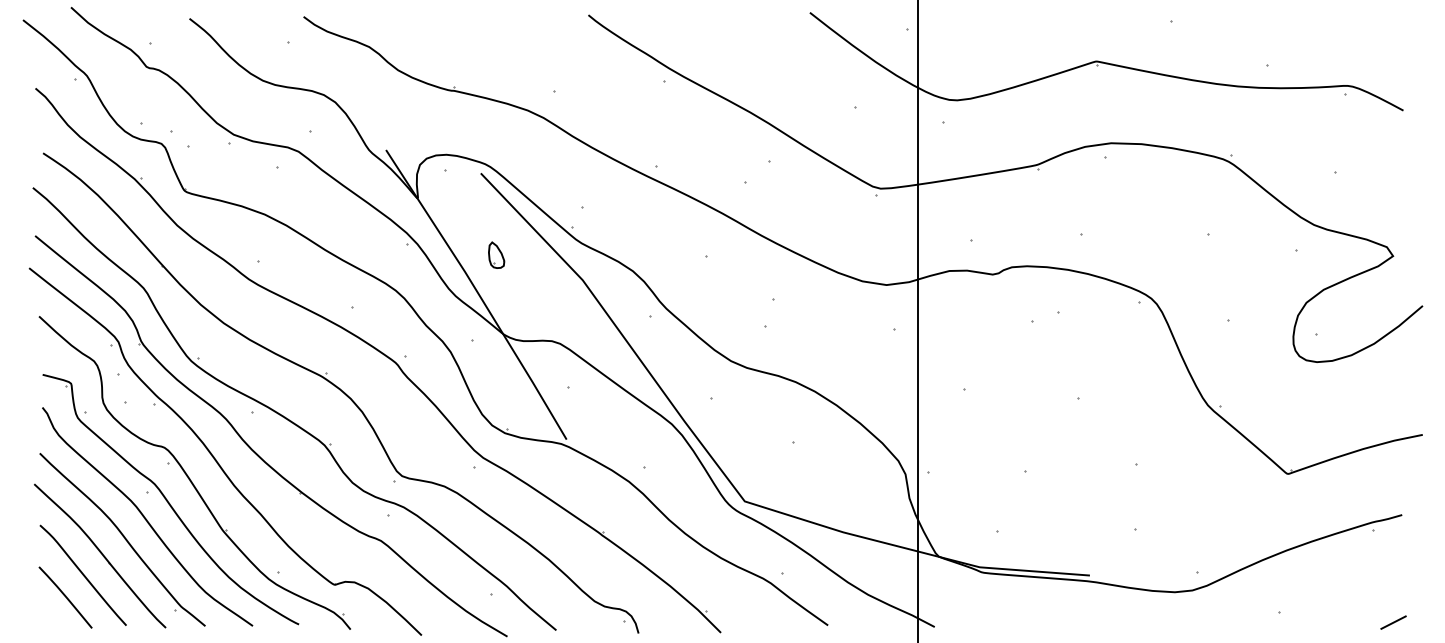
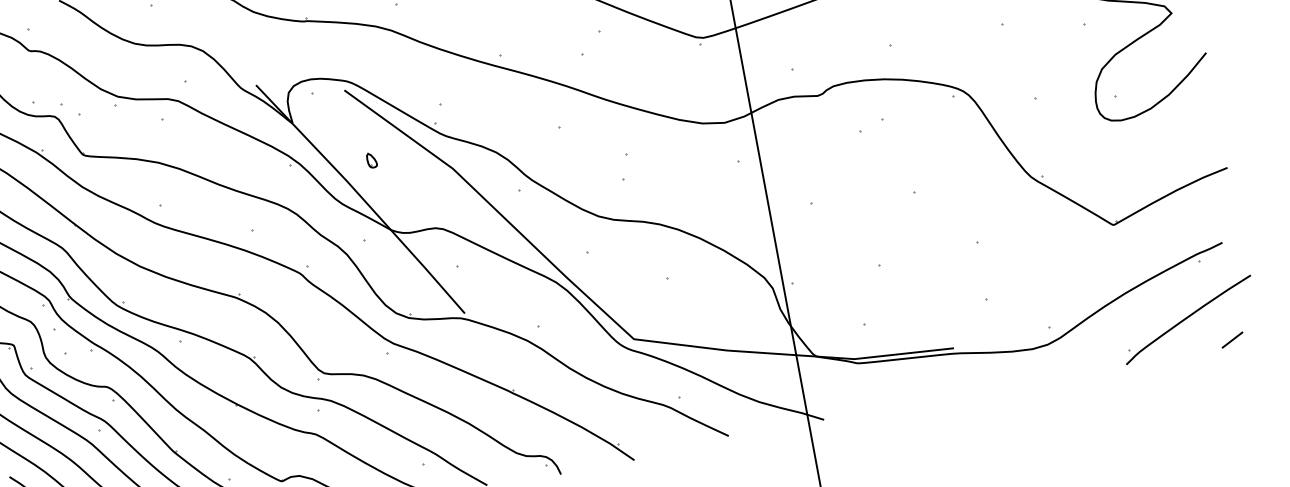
part: (496, 254) -> (371, 160), size x0.62
curve: (1348, 590) -> (1187, 318), added

